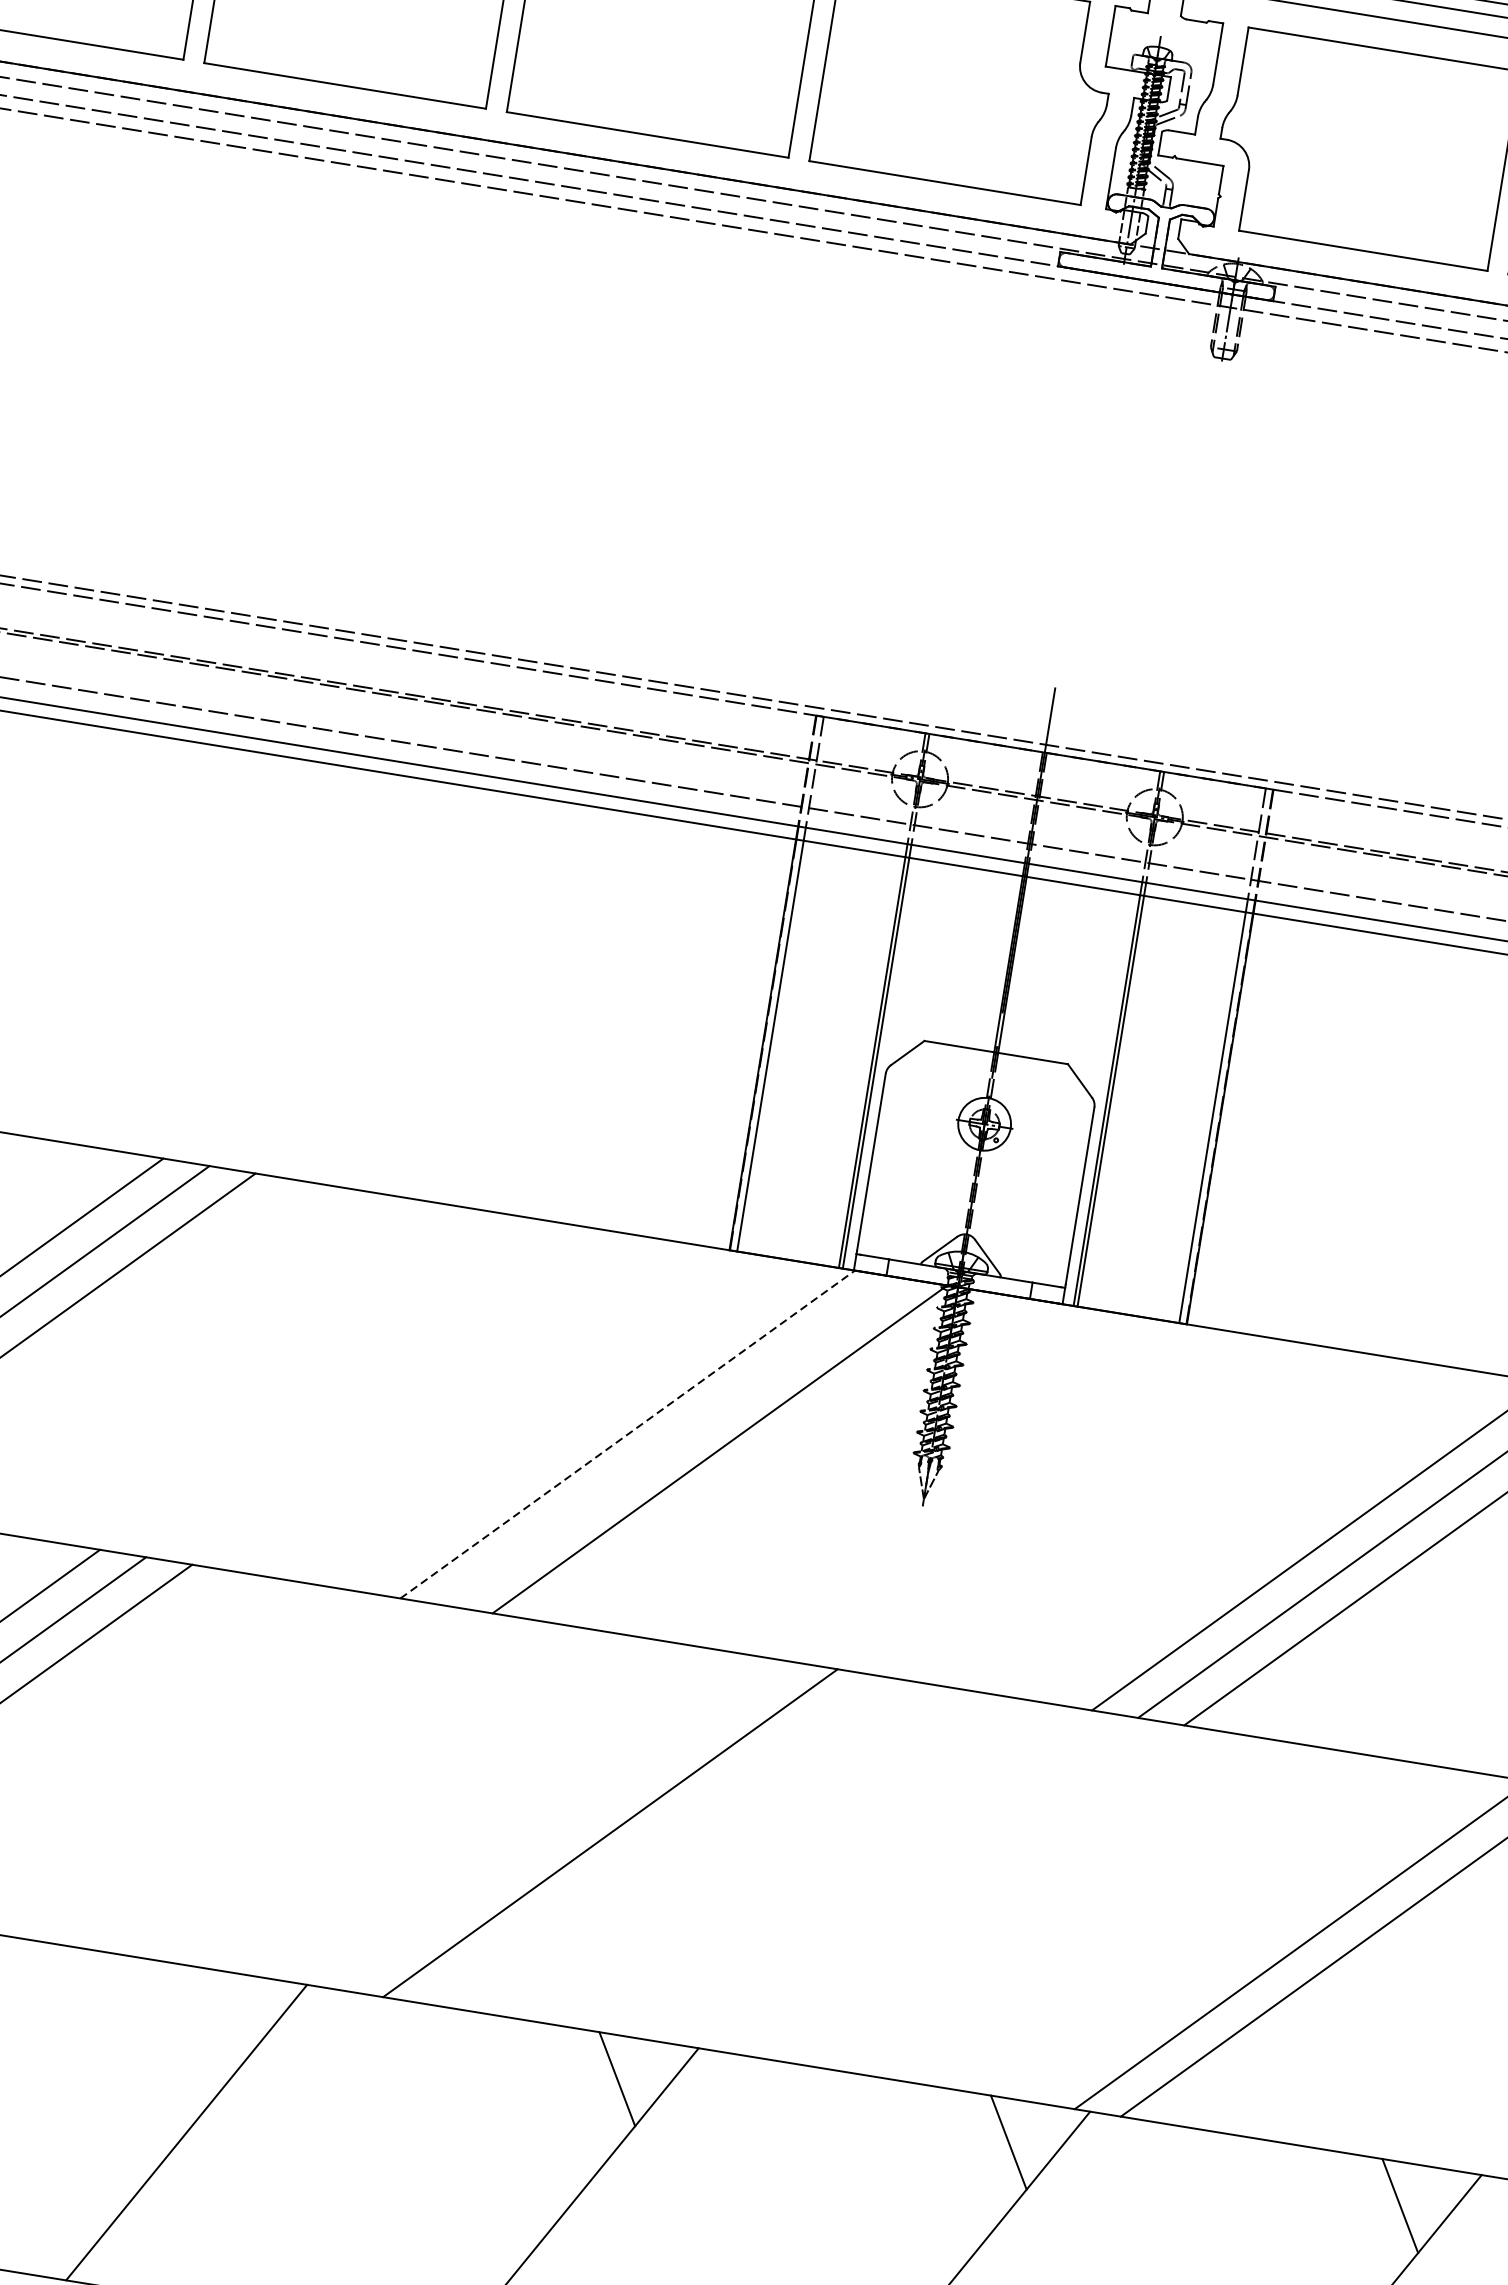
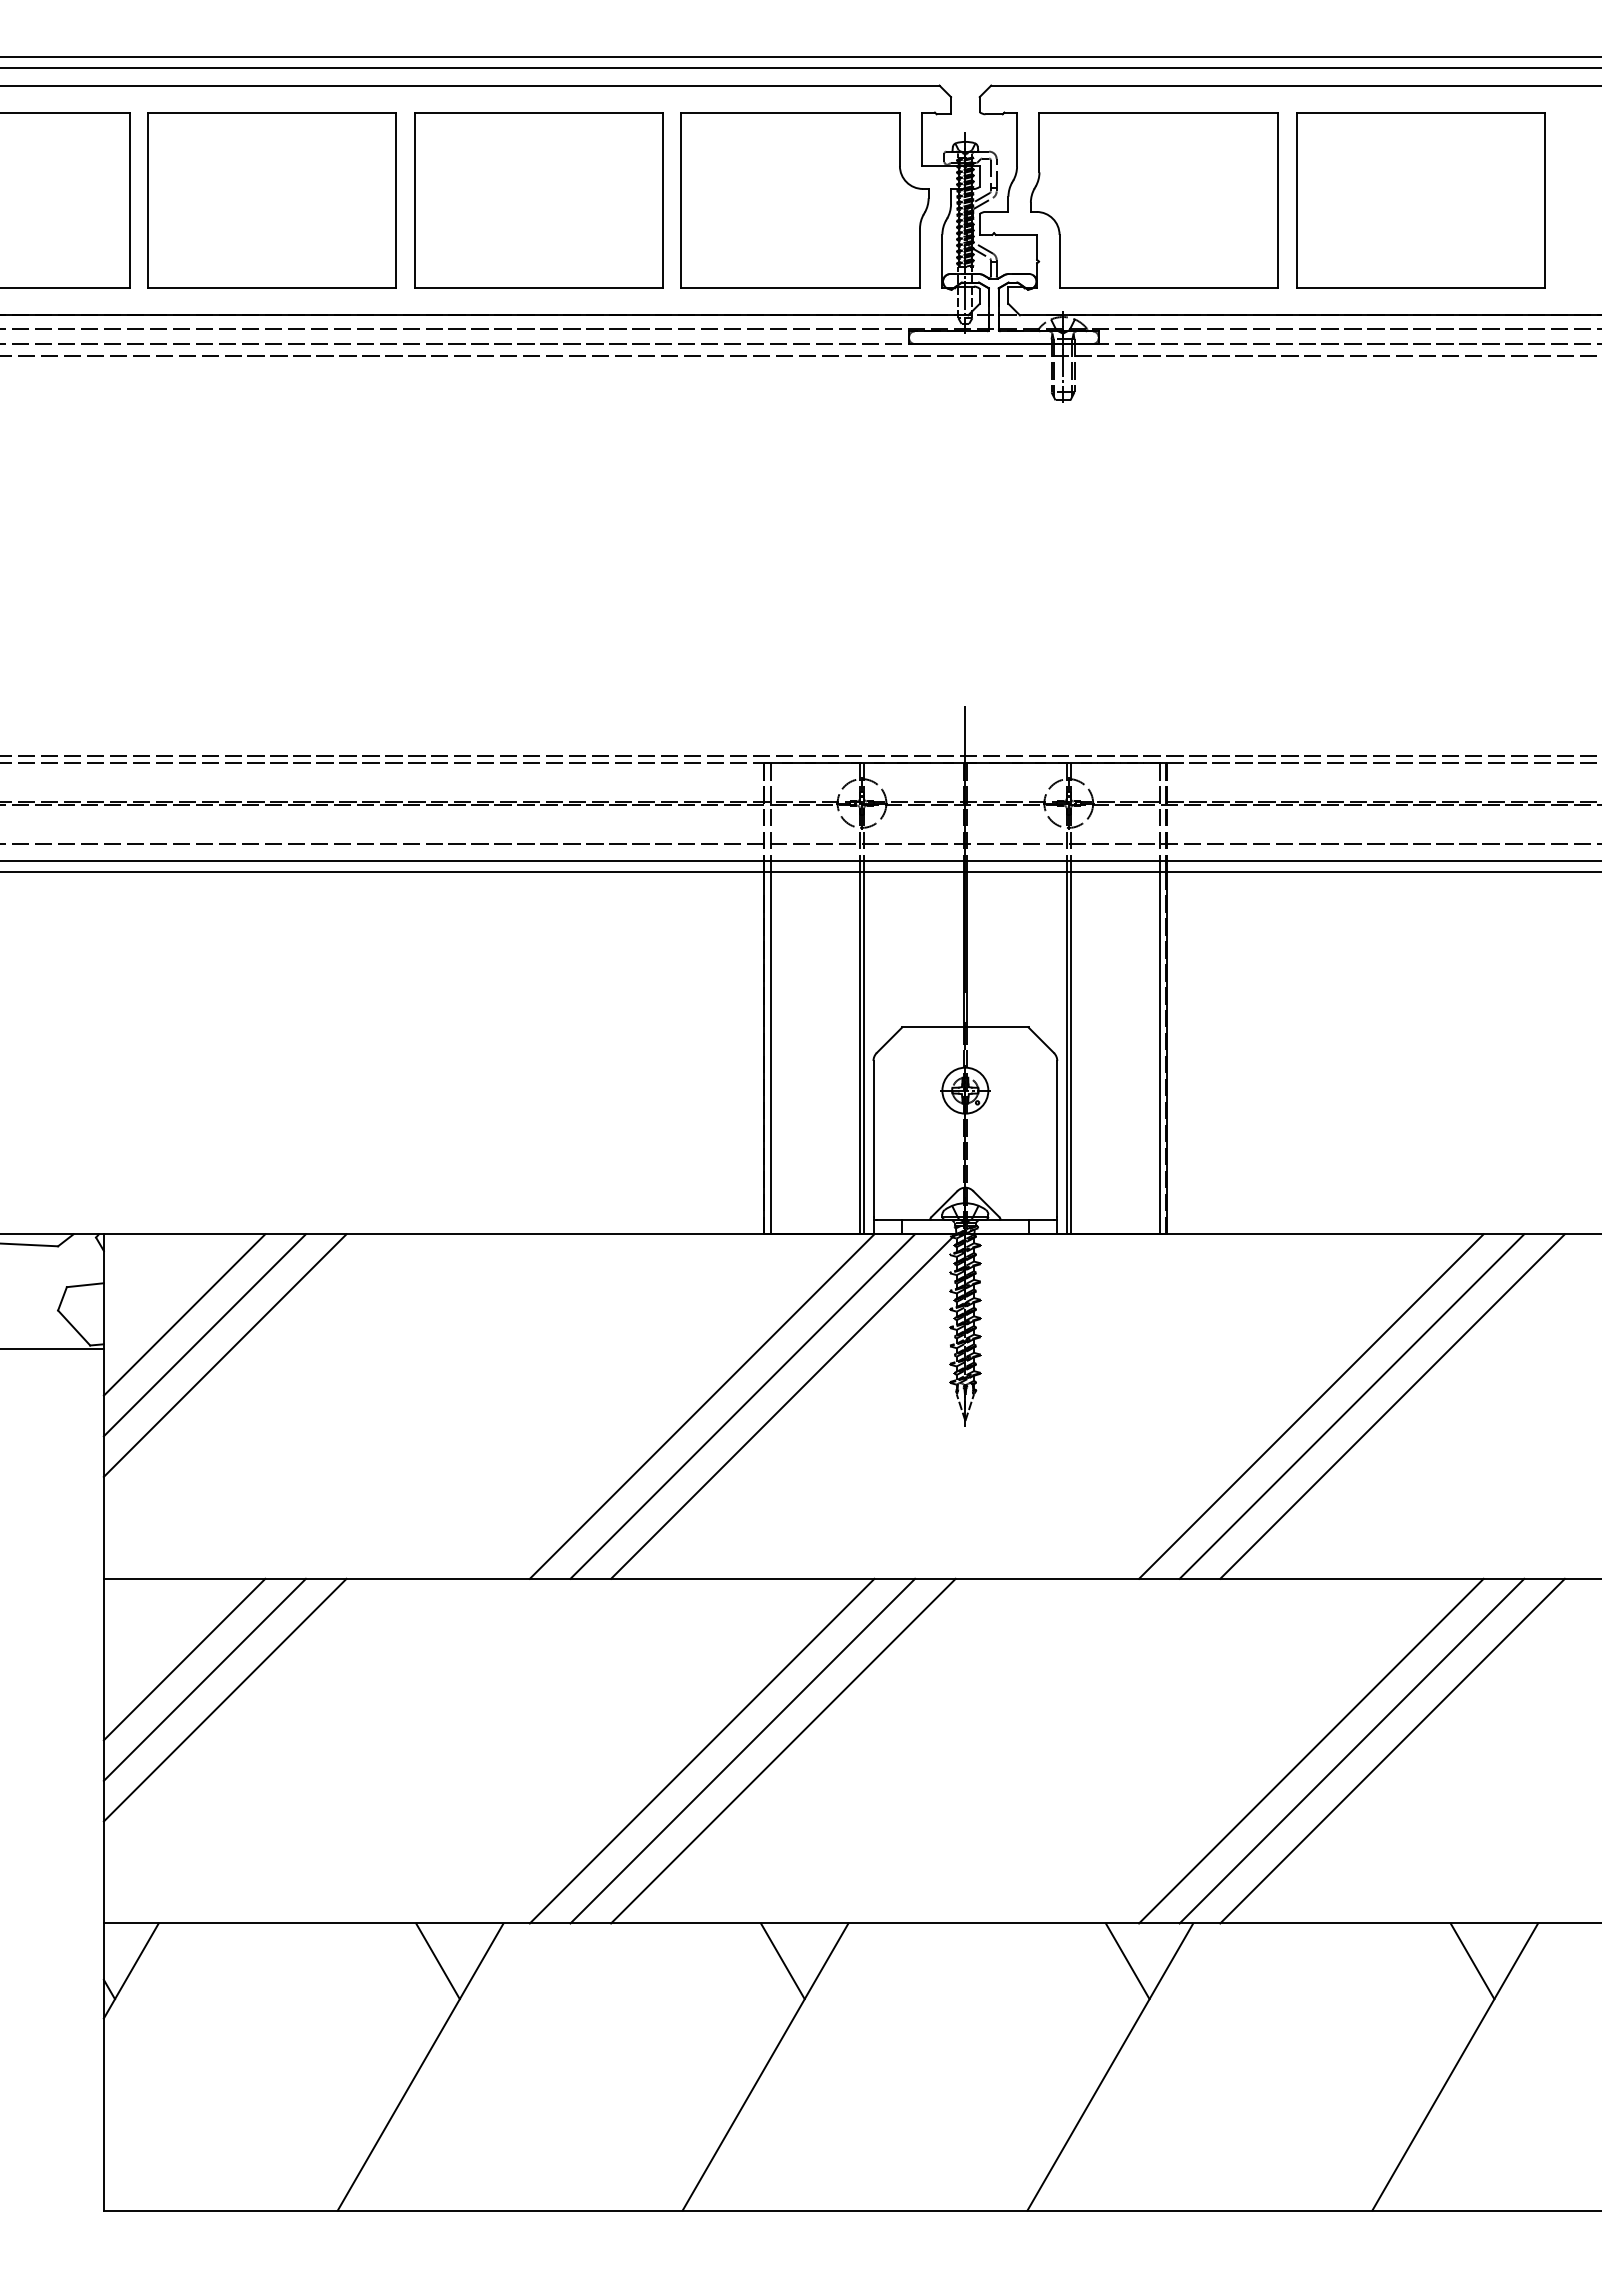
line: (628, 1434) -> (702, 1406), dashed -> solid
line: (673, 1441) -> (742, 1406), added
line: (563, 1824) -> (701, 1750), added
line: (656, 1839) -> (783, 1750), added
line: (1256, 1937) -> (1311, 1750), added
line: (225, 2015) -> (437, 1961), added

